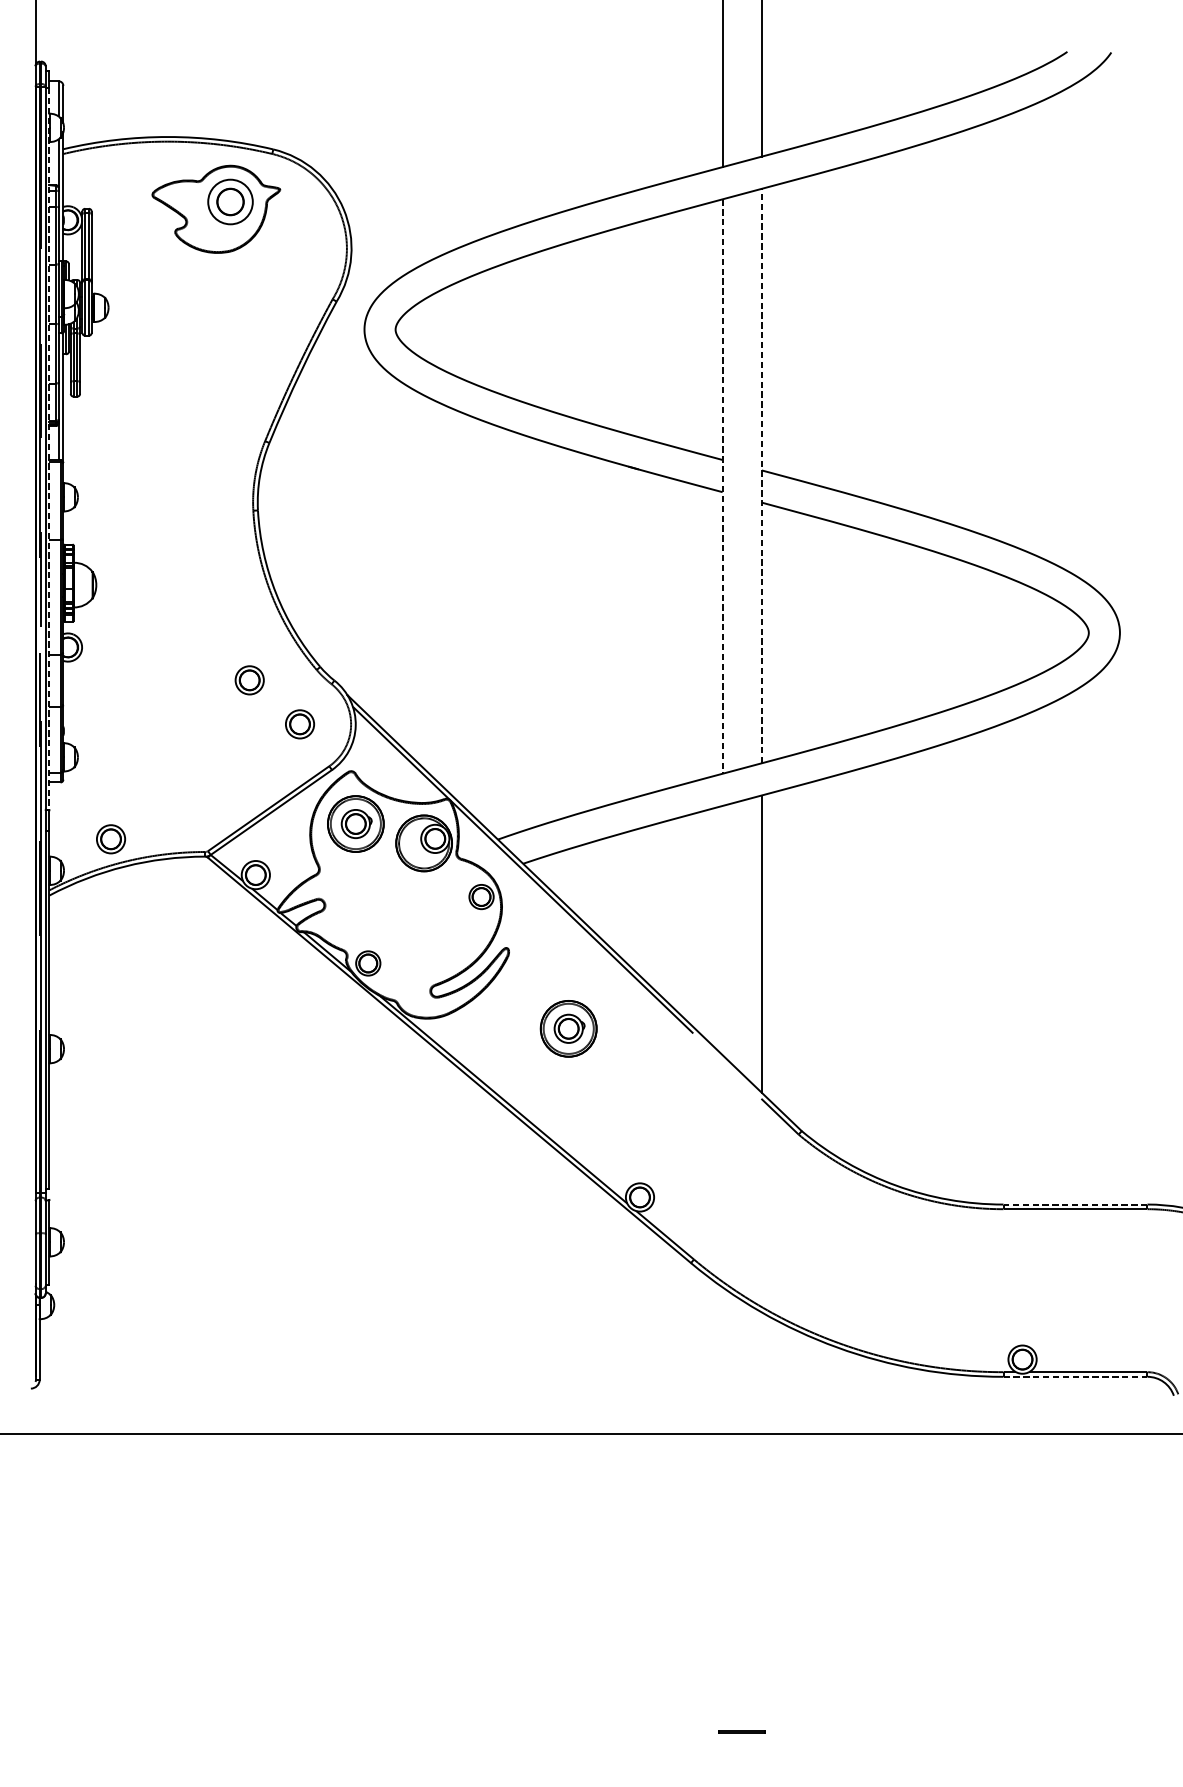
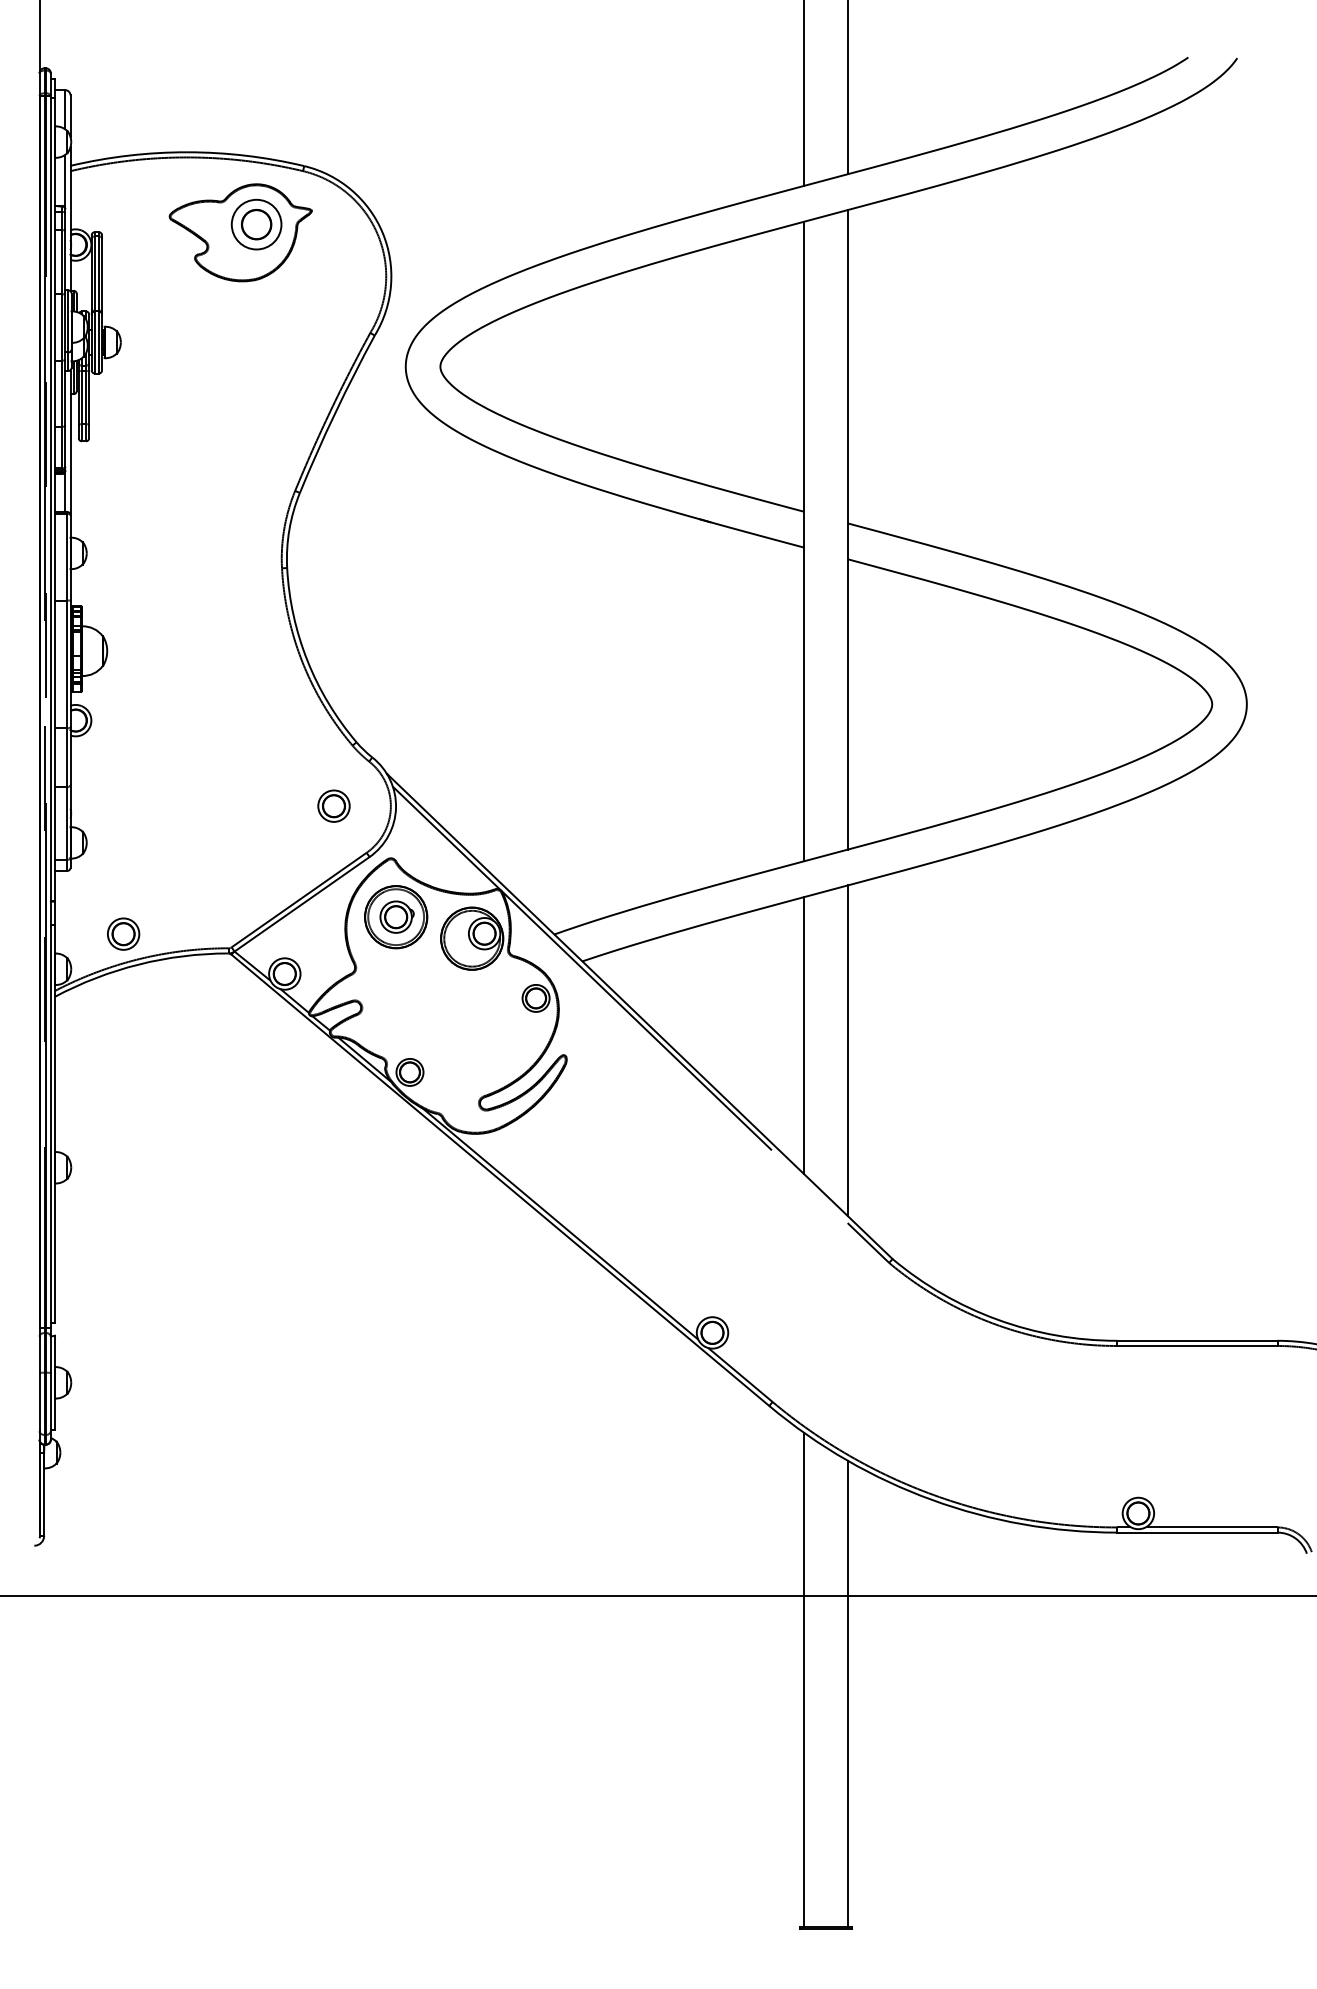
line: (49, 448) -> (55, 499), dashed -> solid
line: (762, 475) -> (848, 529), dashed -> solid
line: (722, 486) -> (804, 541), dashed -> solid
part: (249, 679) -> (277, 756), removed
line: (722, 930) -> (804, 1035), added
part: (569, 1029) -> (633, 1145), removed
line: (1074, 1204) -> (1196, 1340), dashed -> solid
line: (1075, 1376) -> (1197, 1532), dashed -> solid
line: (722, 1509) -> (804, 1680), added
line: (762, 1522) -> (848, 1694), added

